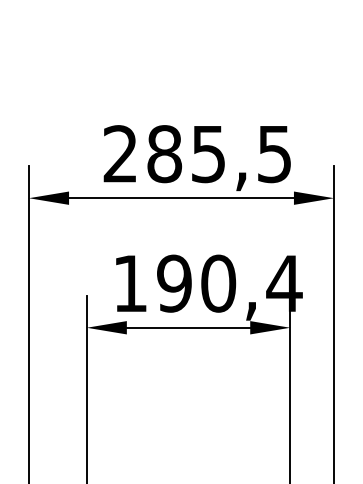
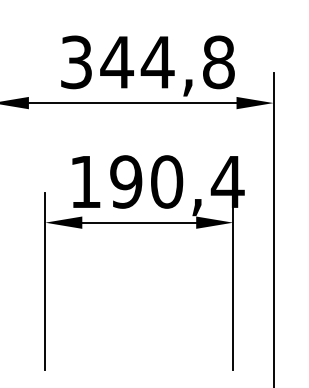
text: (197, 154) -> (147, 62), 285,5 -> 344,8

